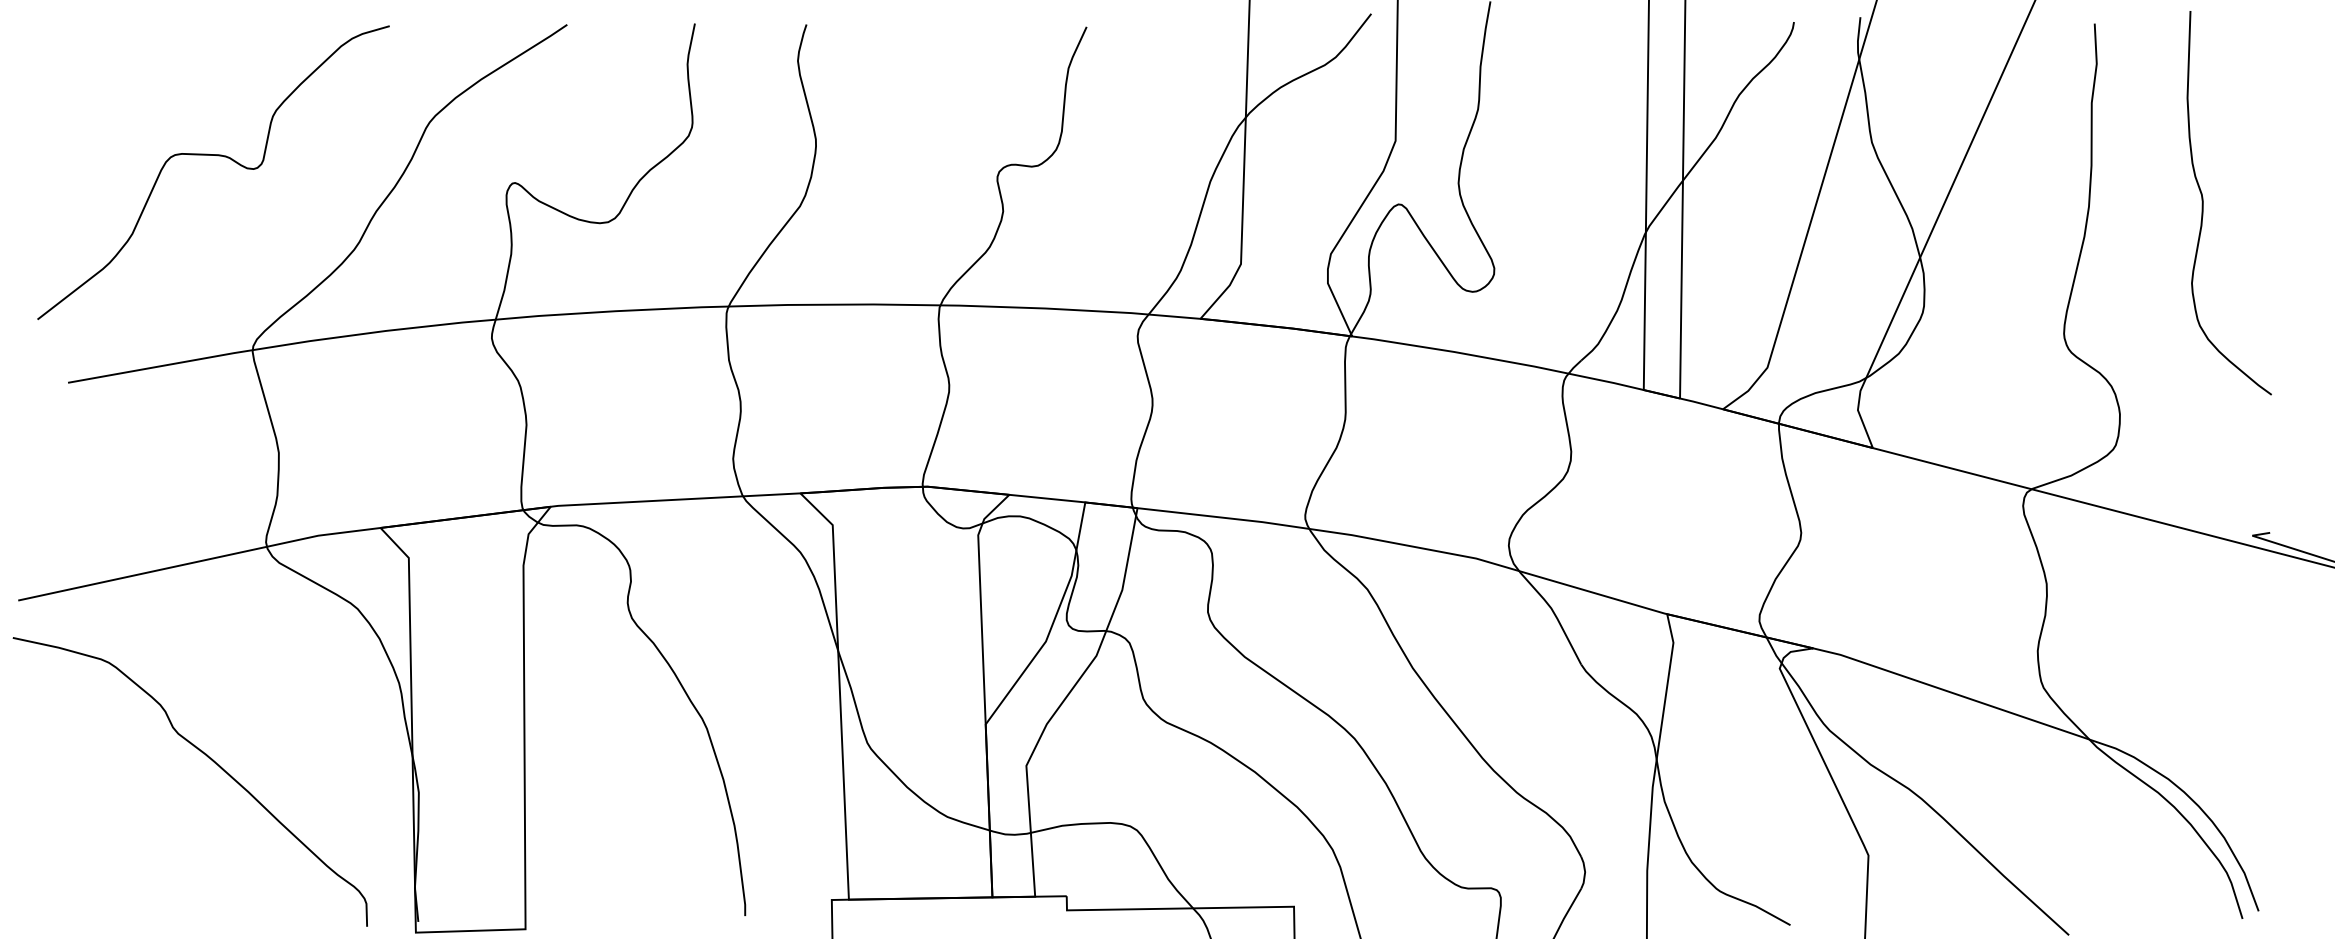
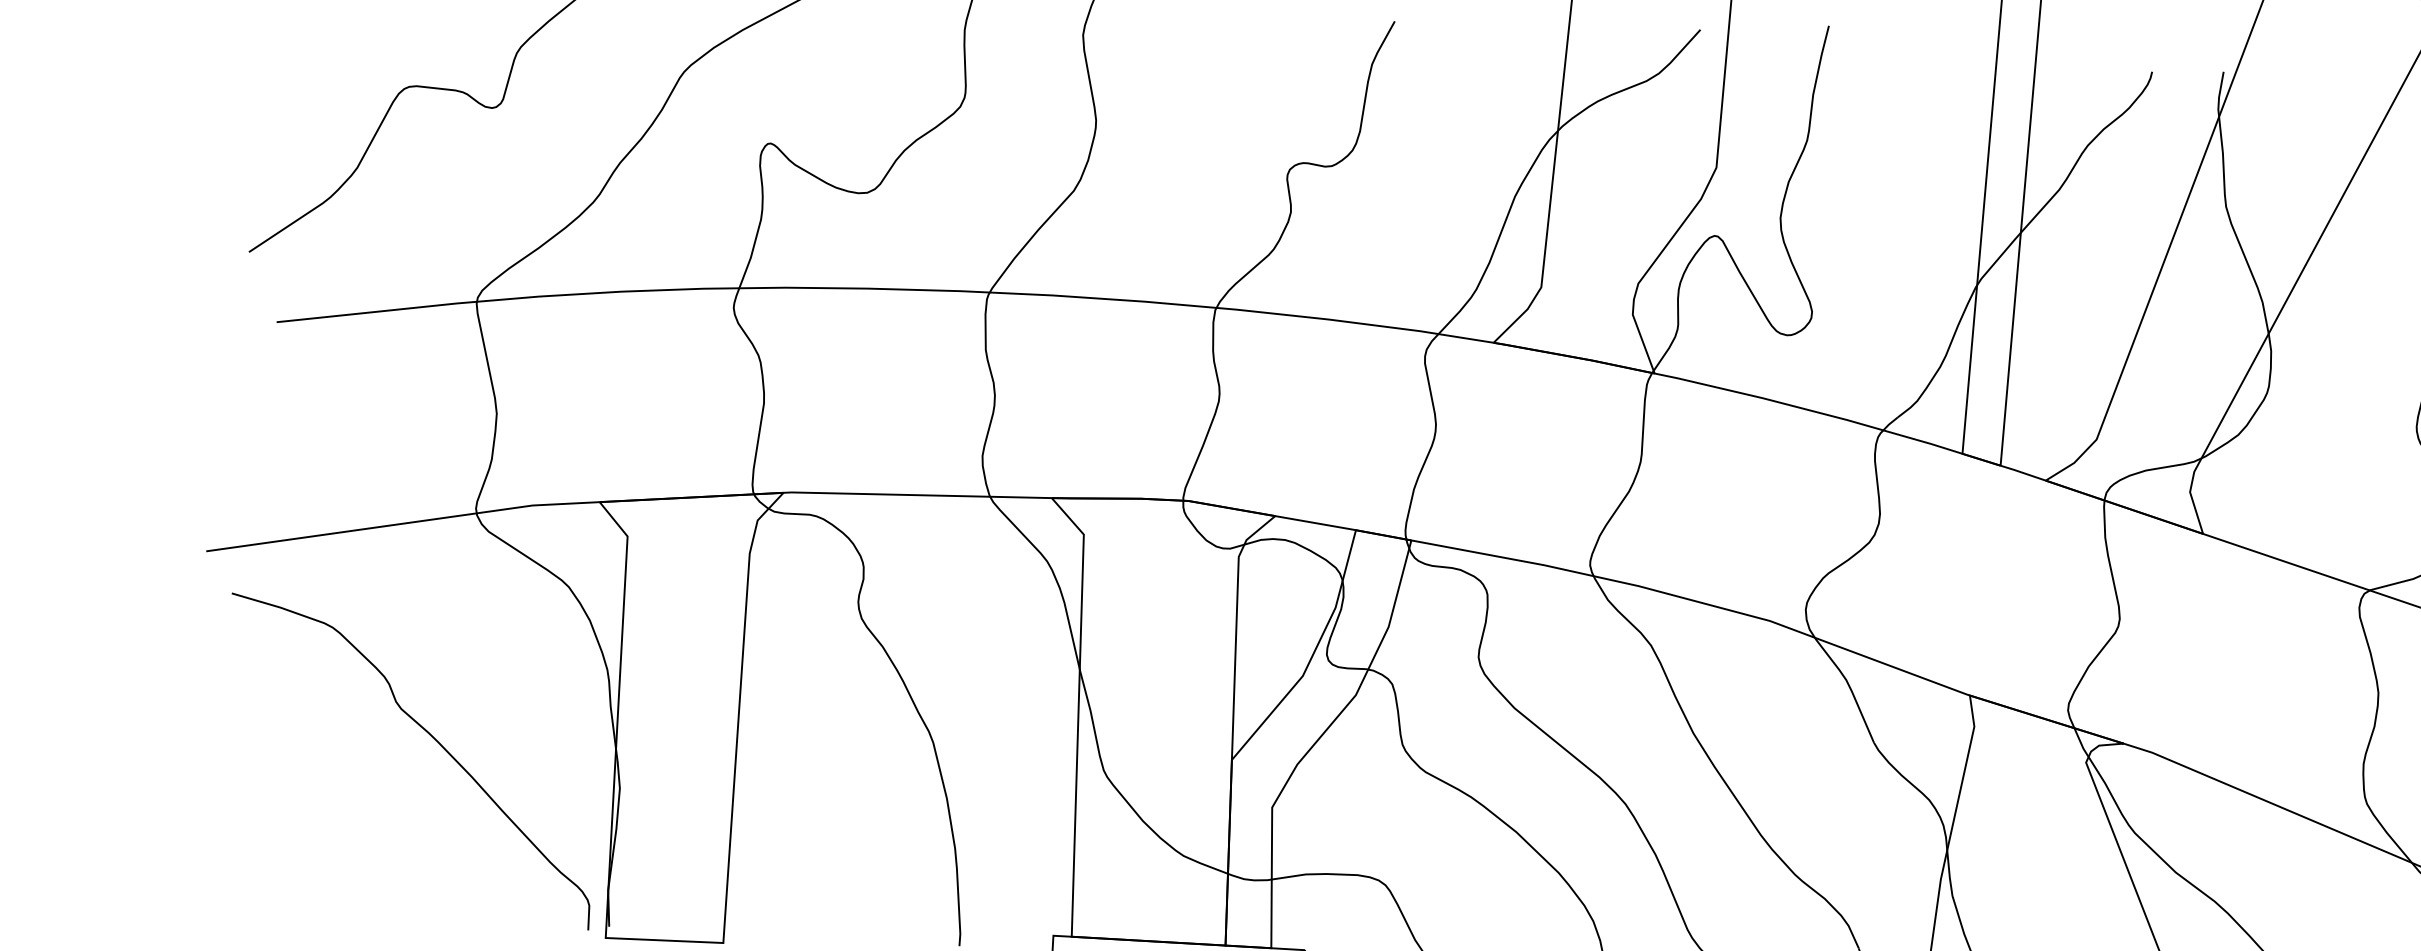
curve: (207, 757) -> (430, 736), moved

